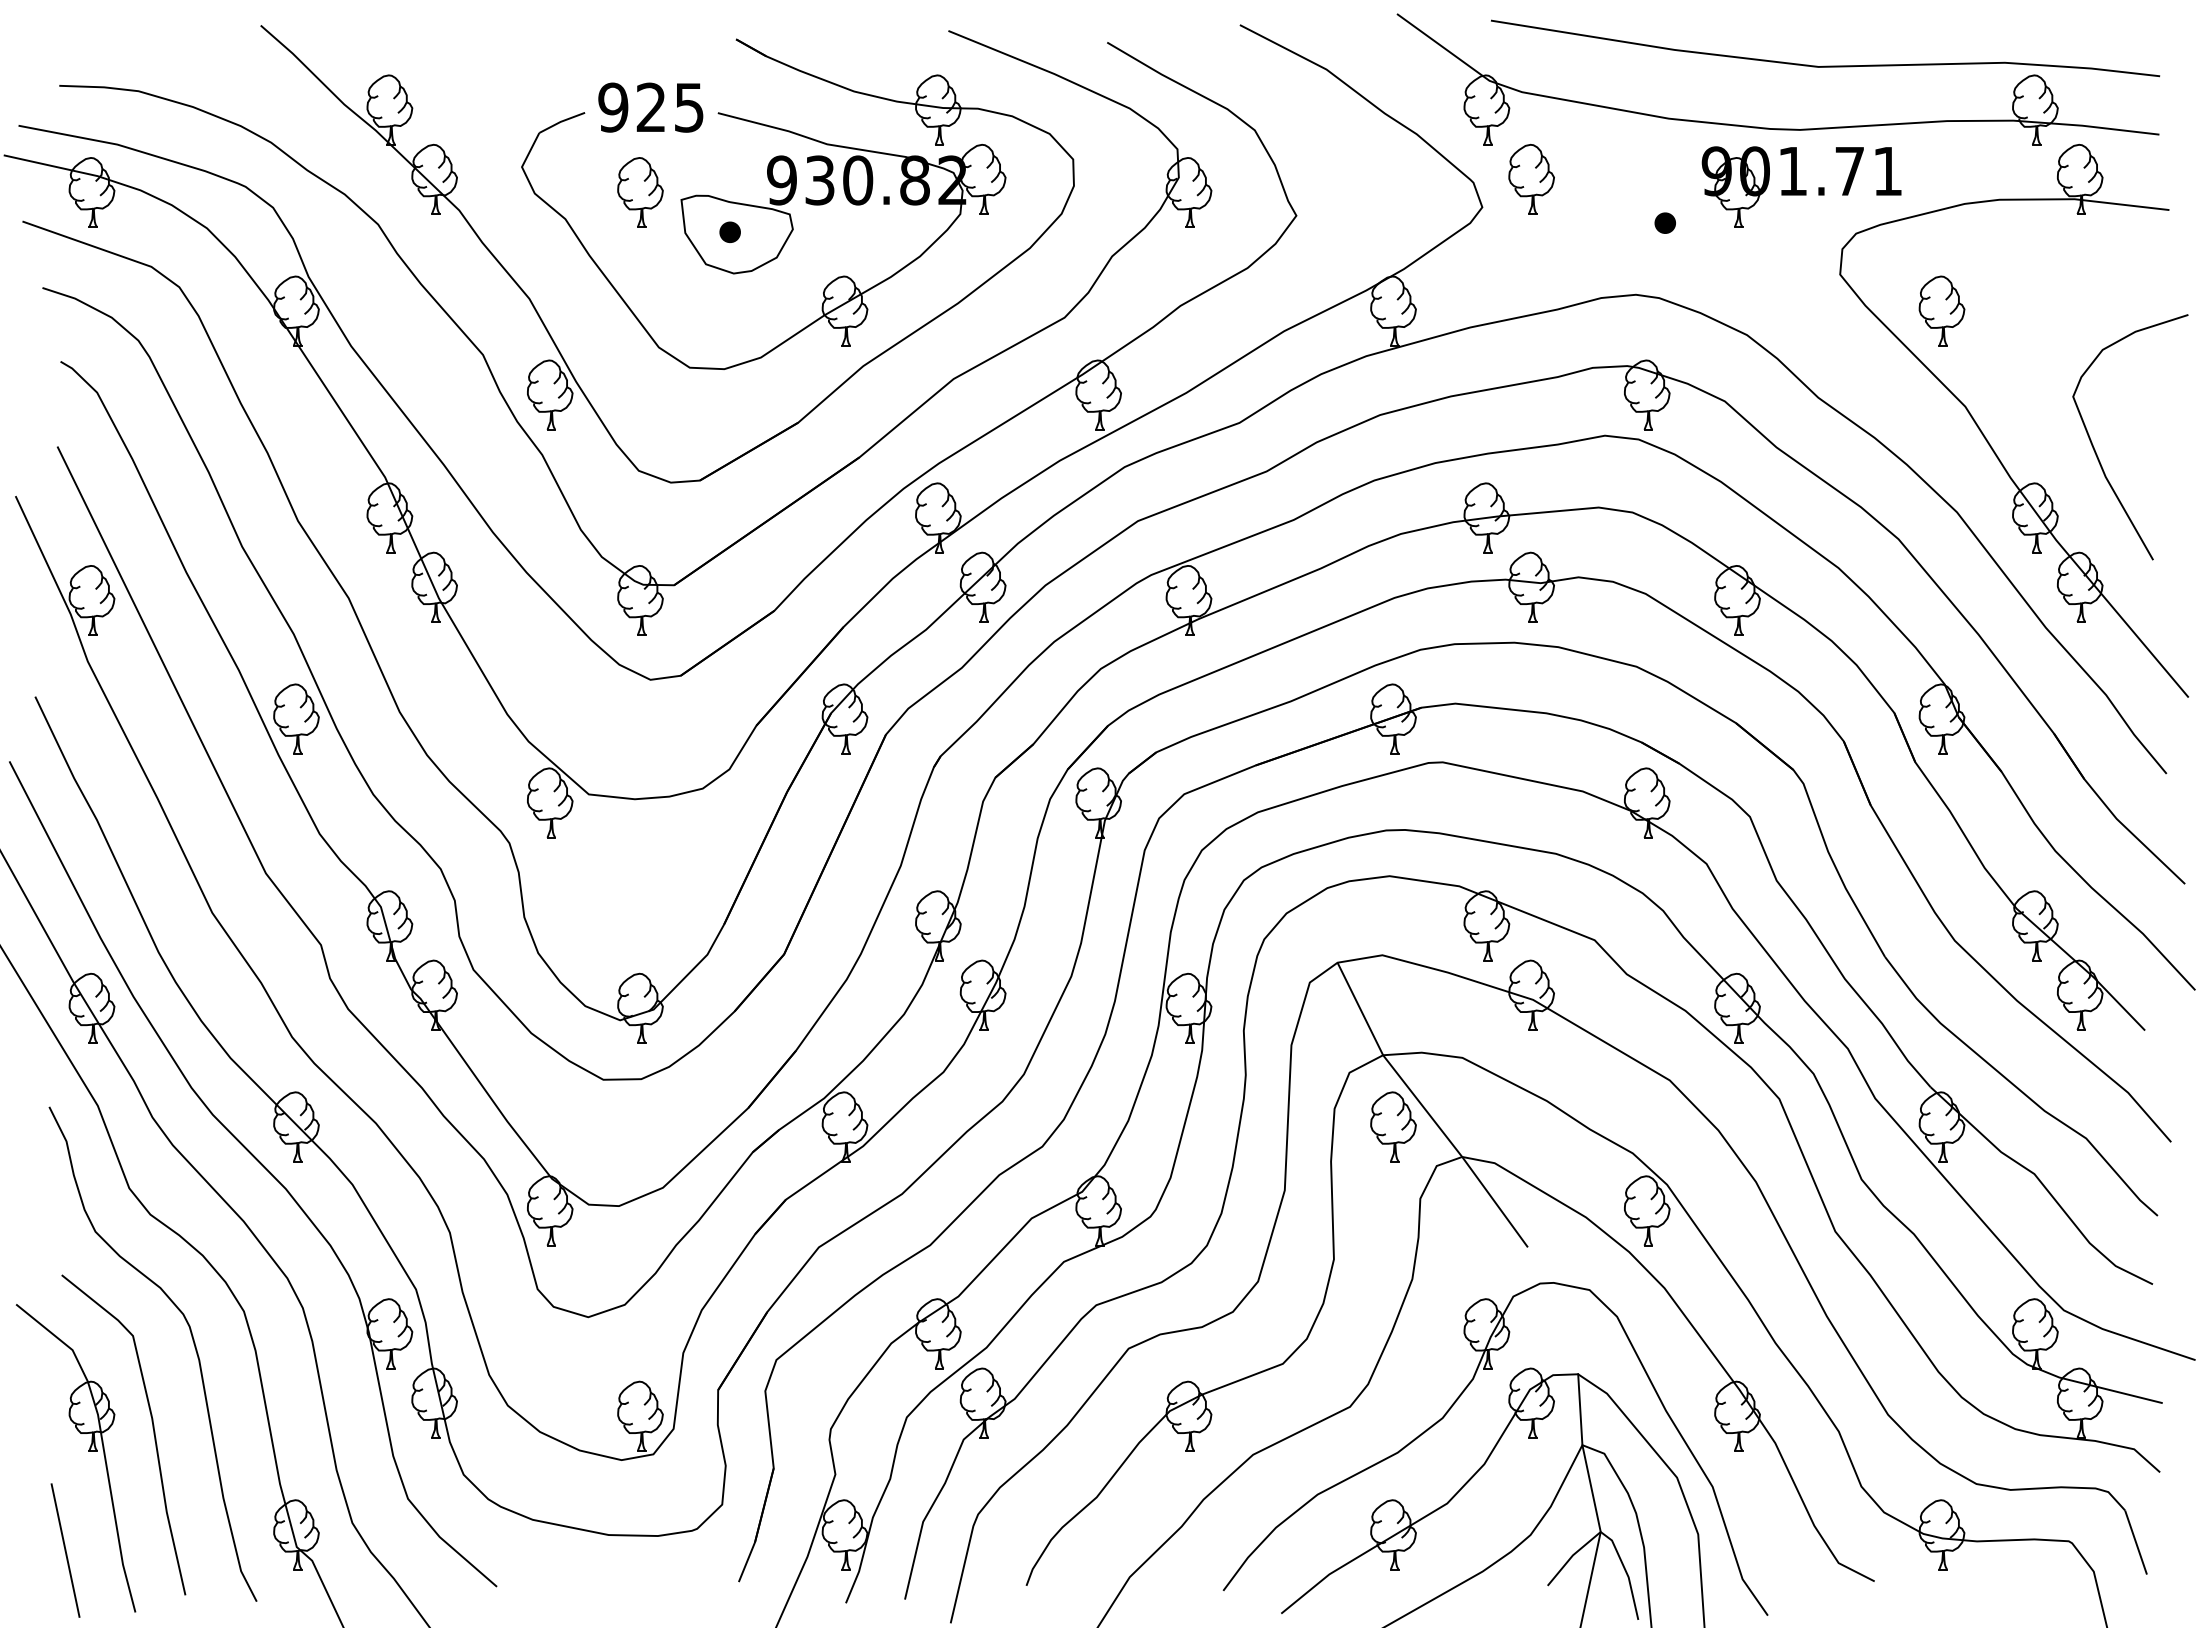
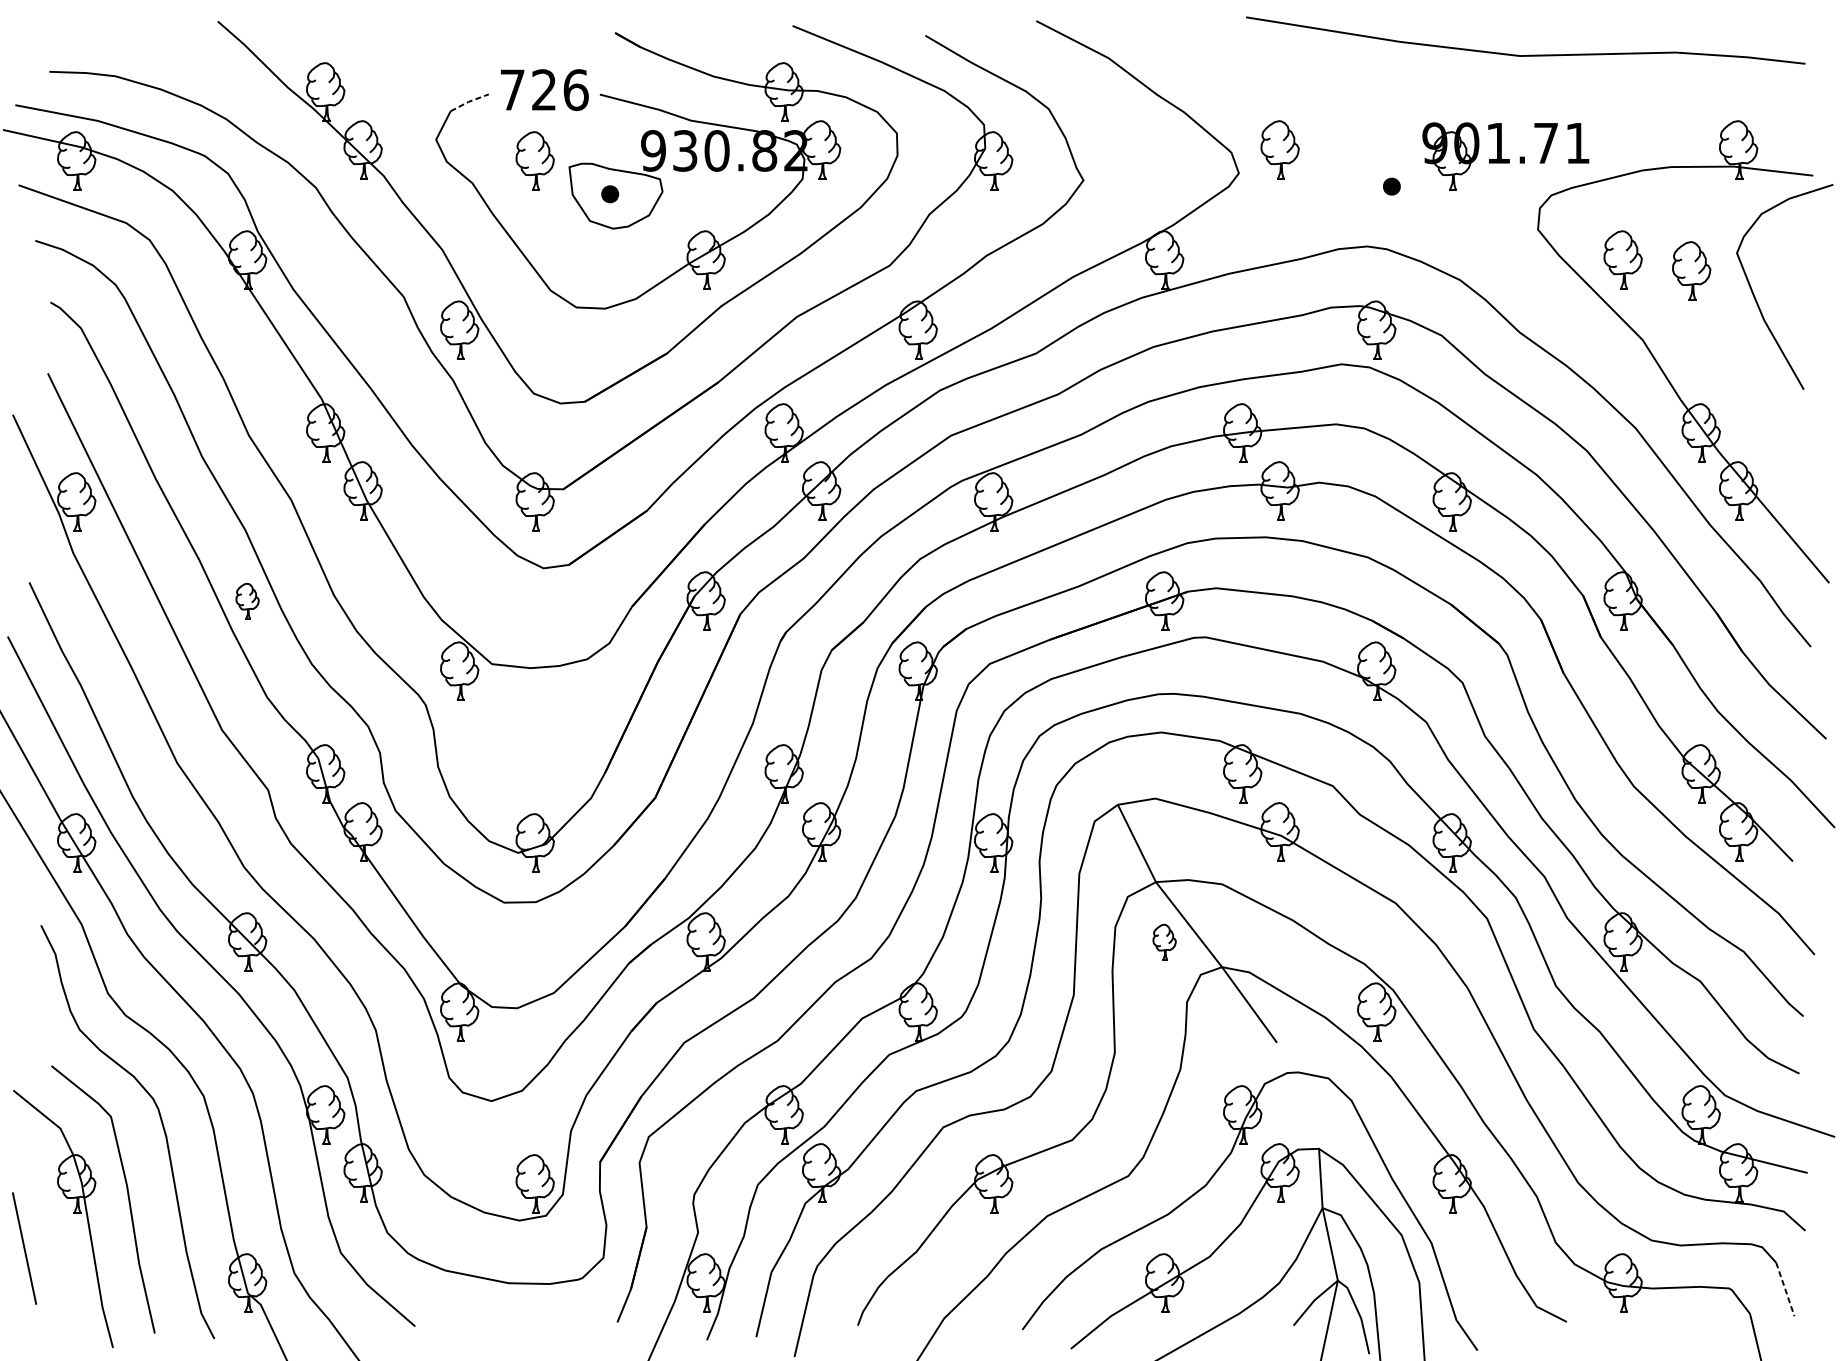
text: (651, 107) -> (544, 89), 925 -> 726
line: (561, 121) -> (469, 101), solid -> dashed
part: (1768, 127) -> (1478, 106), removed
part: (2023, 323) -> (1691, 270), added
curve: (2095, 449) -> (1755, 297), moved
part: (296, 718) -> (247, 600), size x0.6
part: (1393, 1126) -> (1164, 941), size x0.6
line: (2136, 1542) -> (1785, 1289), solid -> dashed
line: (65, 1550) -> (24, 1248), moved

